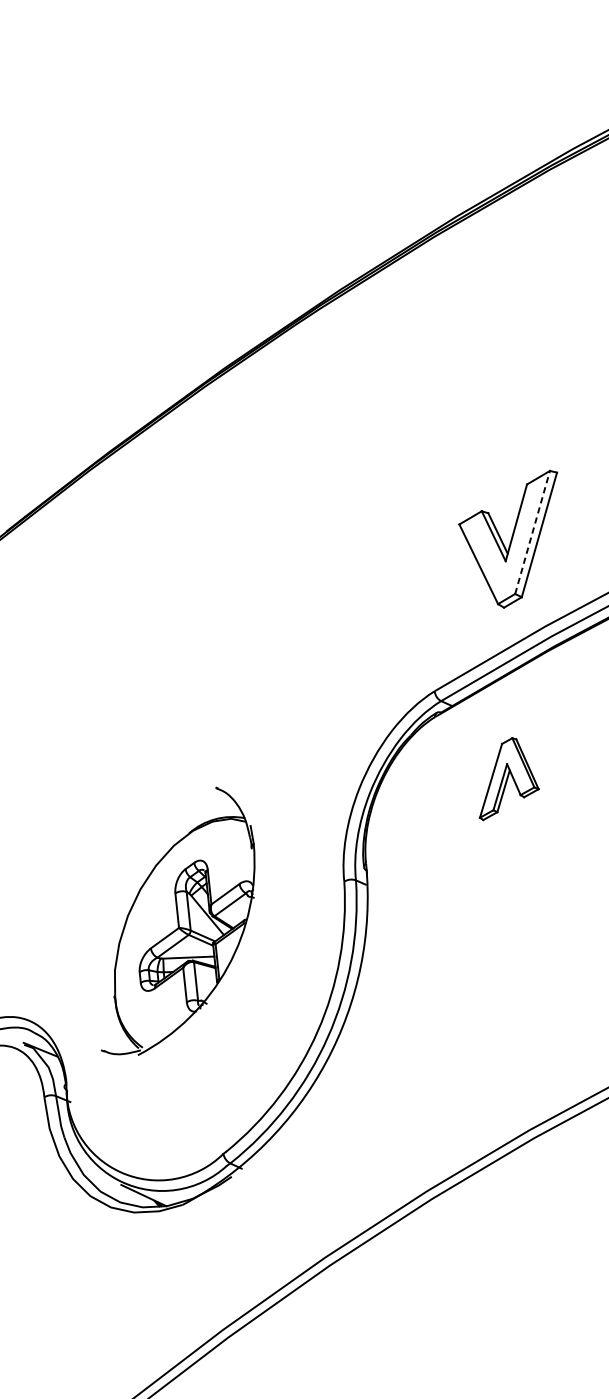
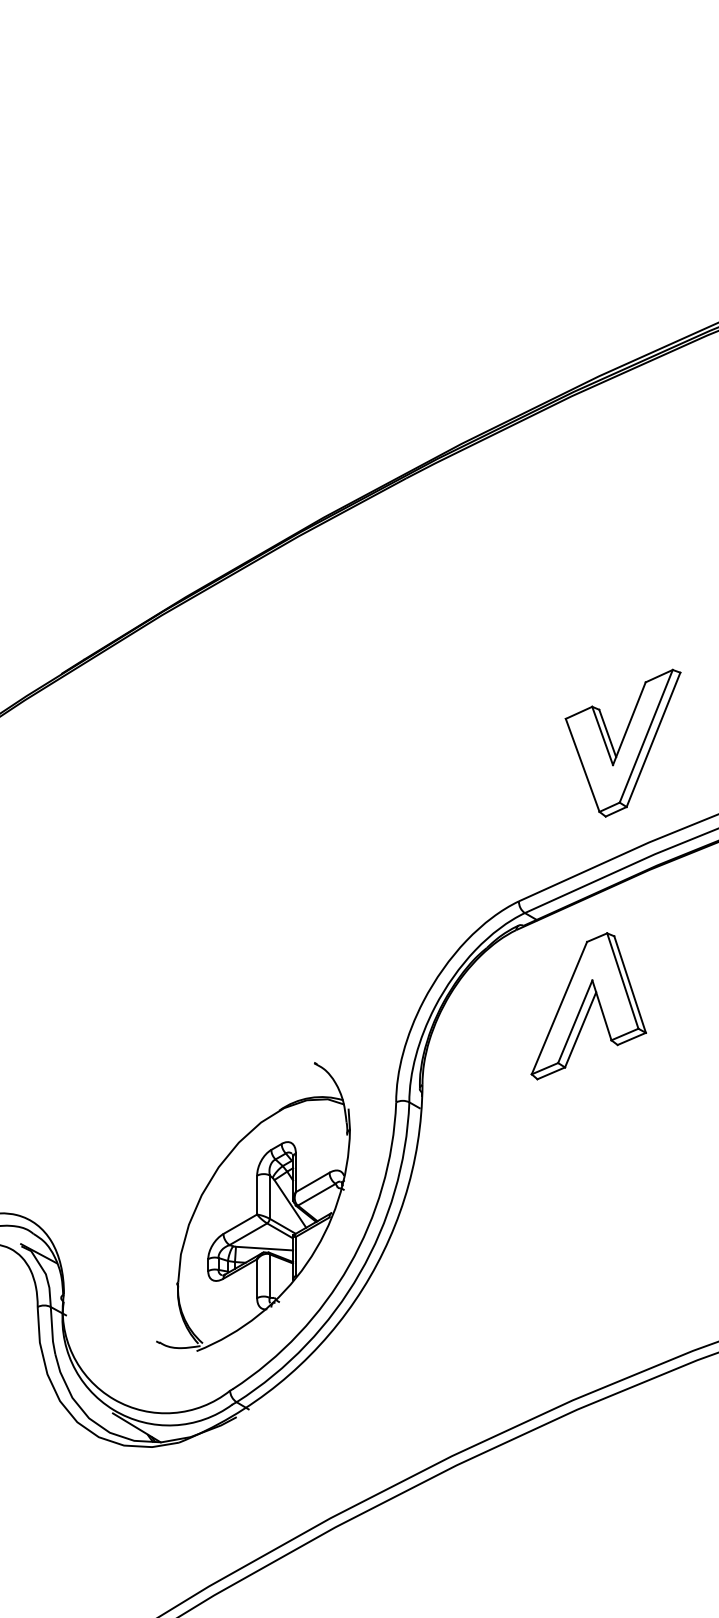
line: (532, 531) -> (646, 735), dashed -> solid
part: (506, 778) -> (588, 1006), size x1.67
part: (175, 921) -> (253, 1206), moved

